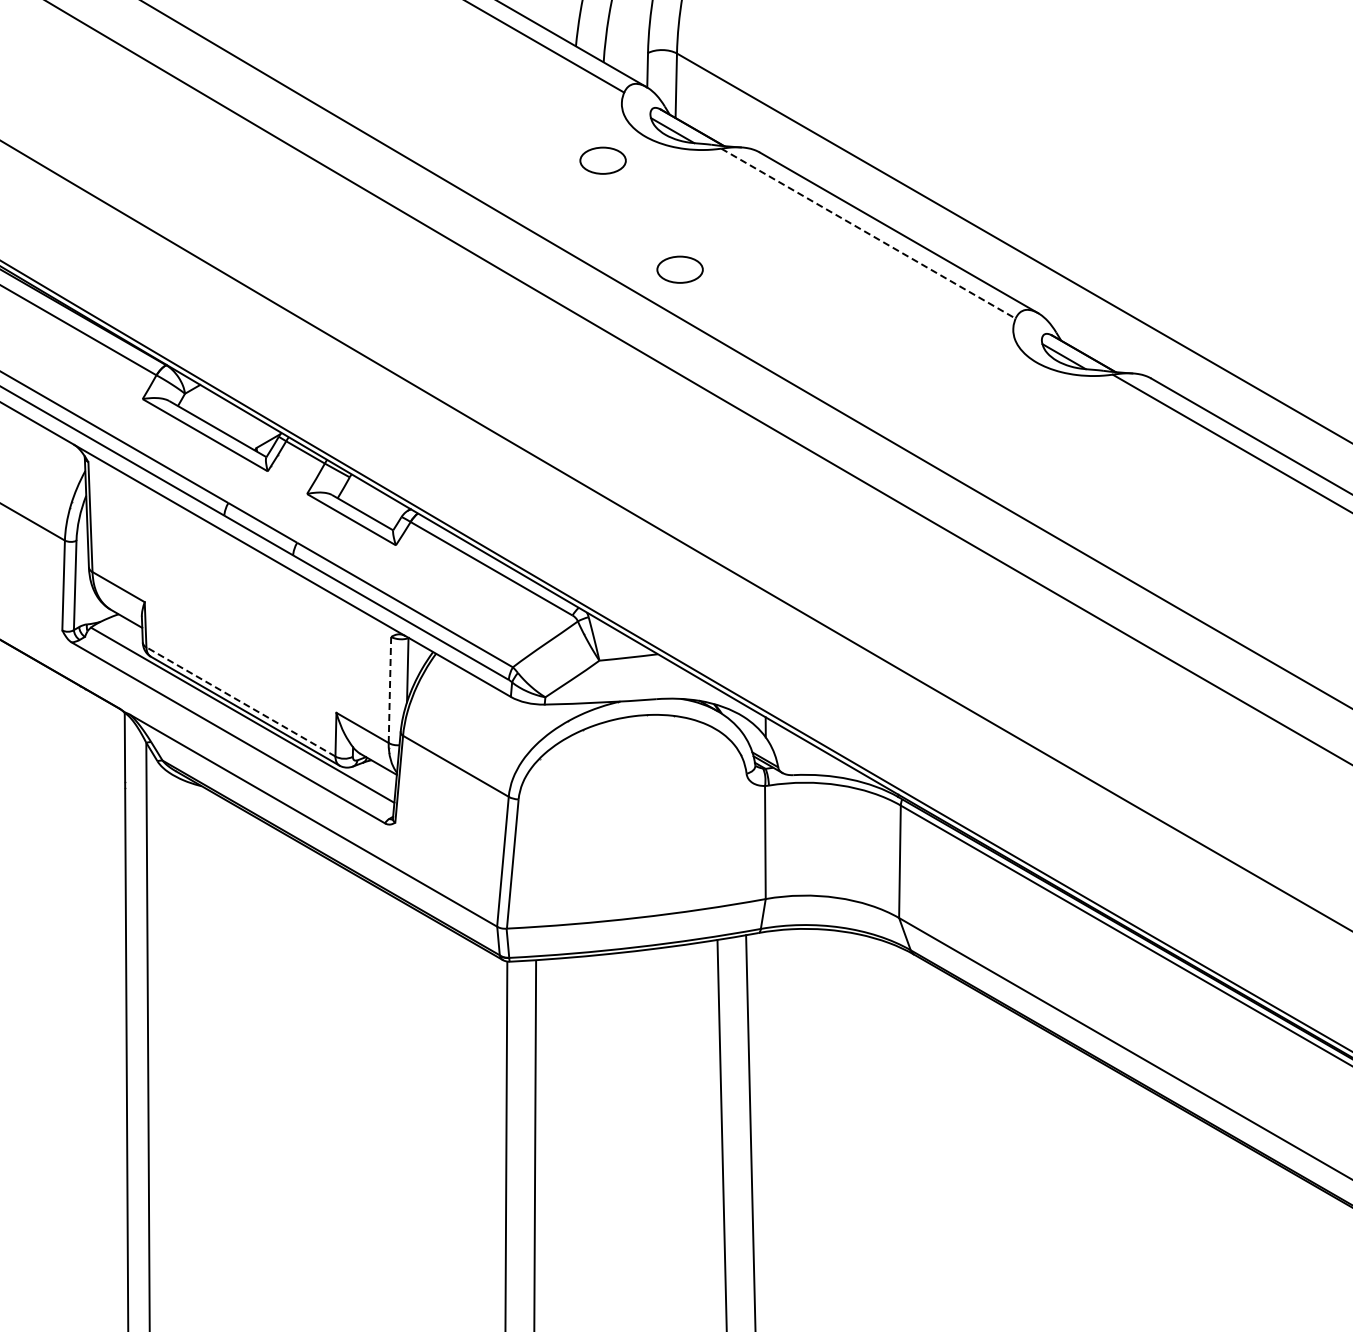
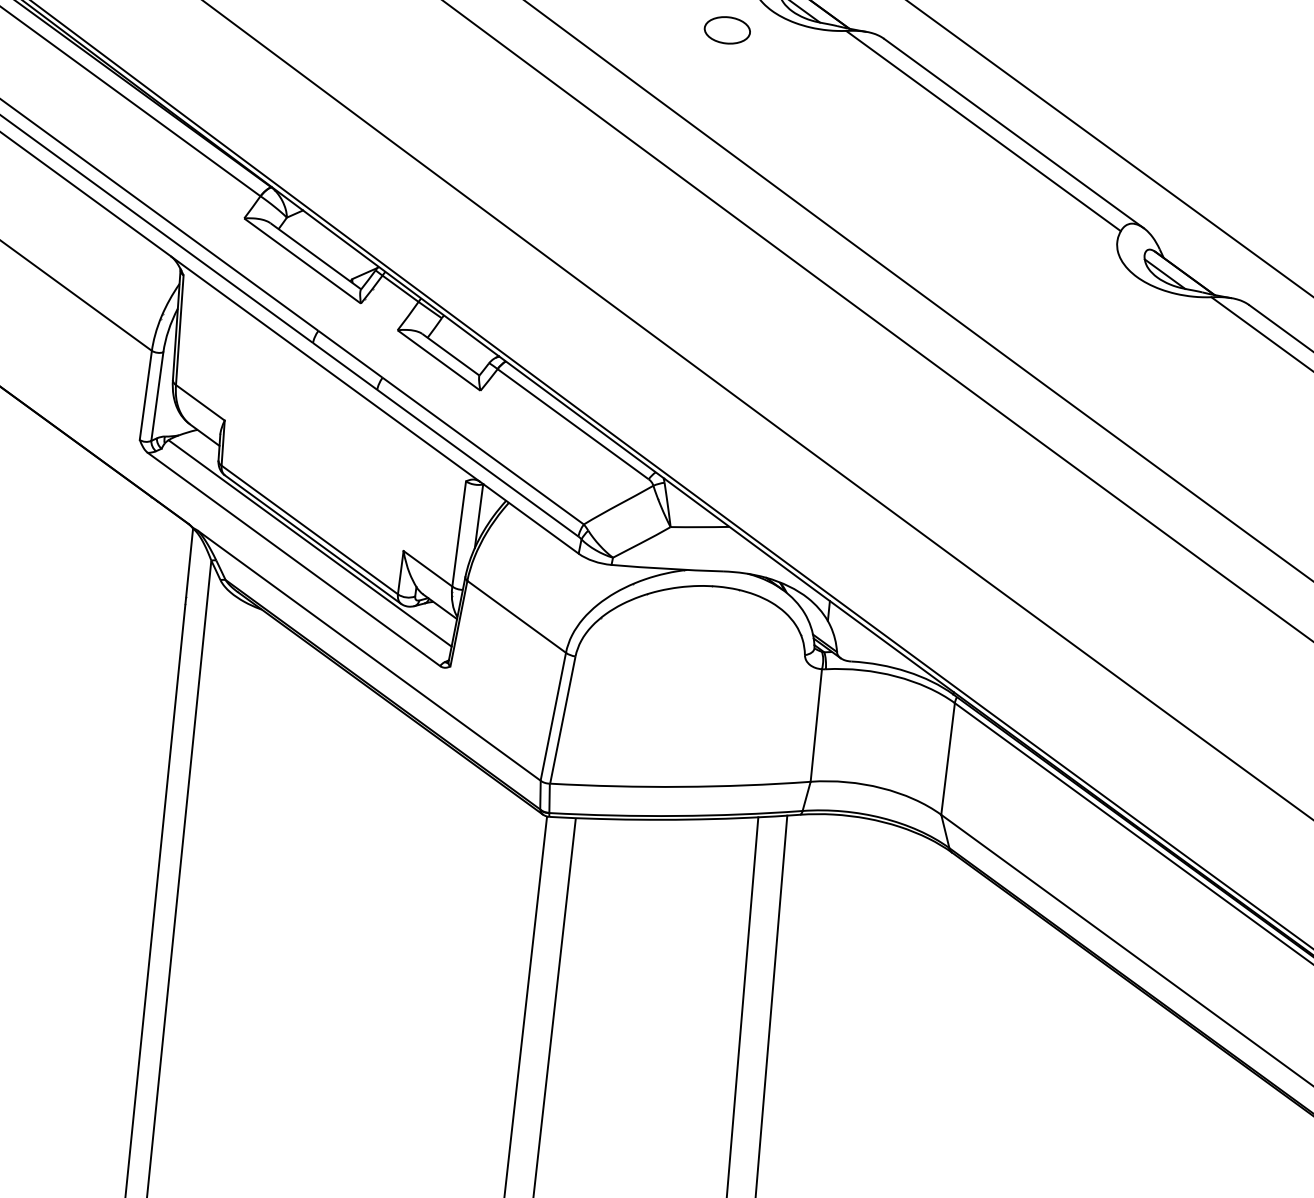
line: (868, 233) -> (983, 130), dashed -> solid
part: (679, 269) -> (791, 146), removed
line: (389, 690) -> (458, 534), dashed -> solid
line: (240, 701) -> (309, 529), dashed -> solid

